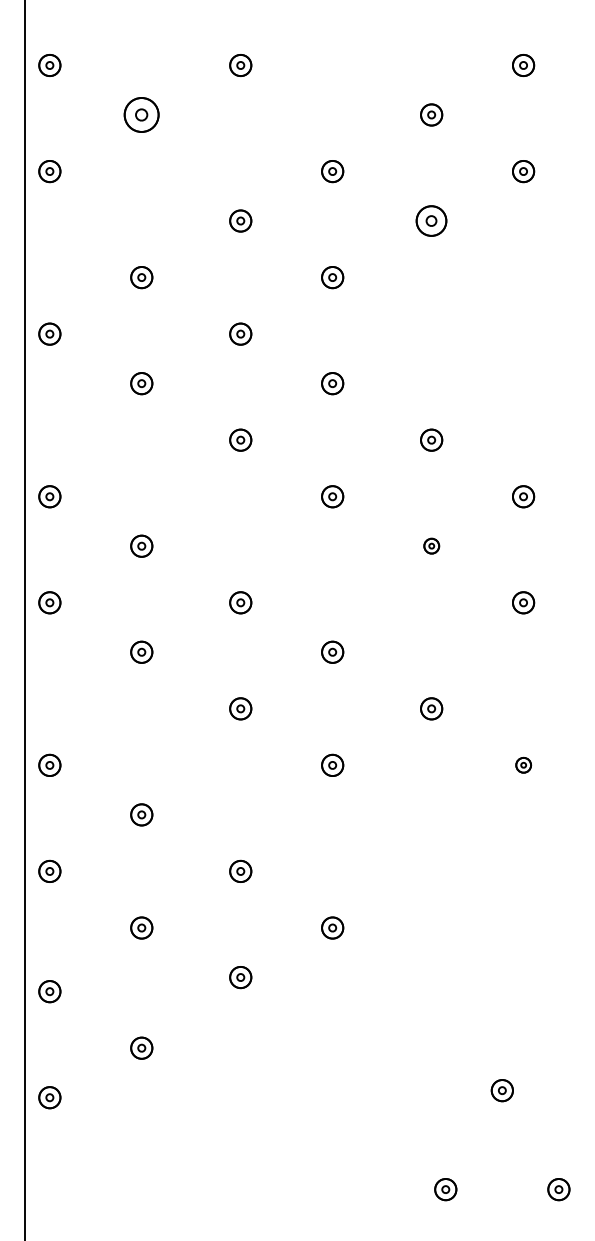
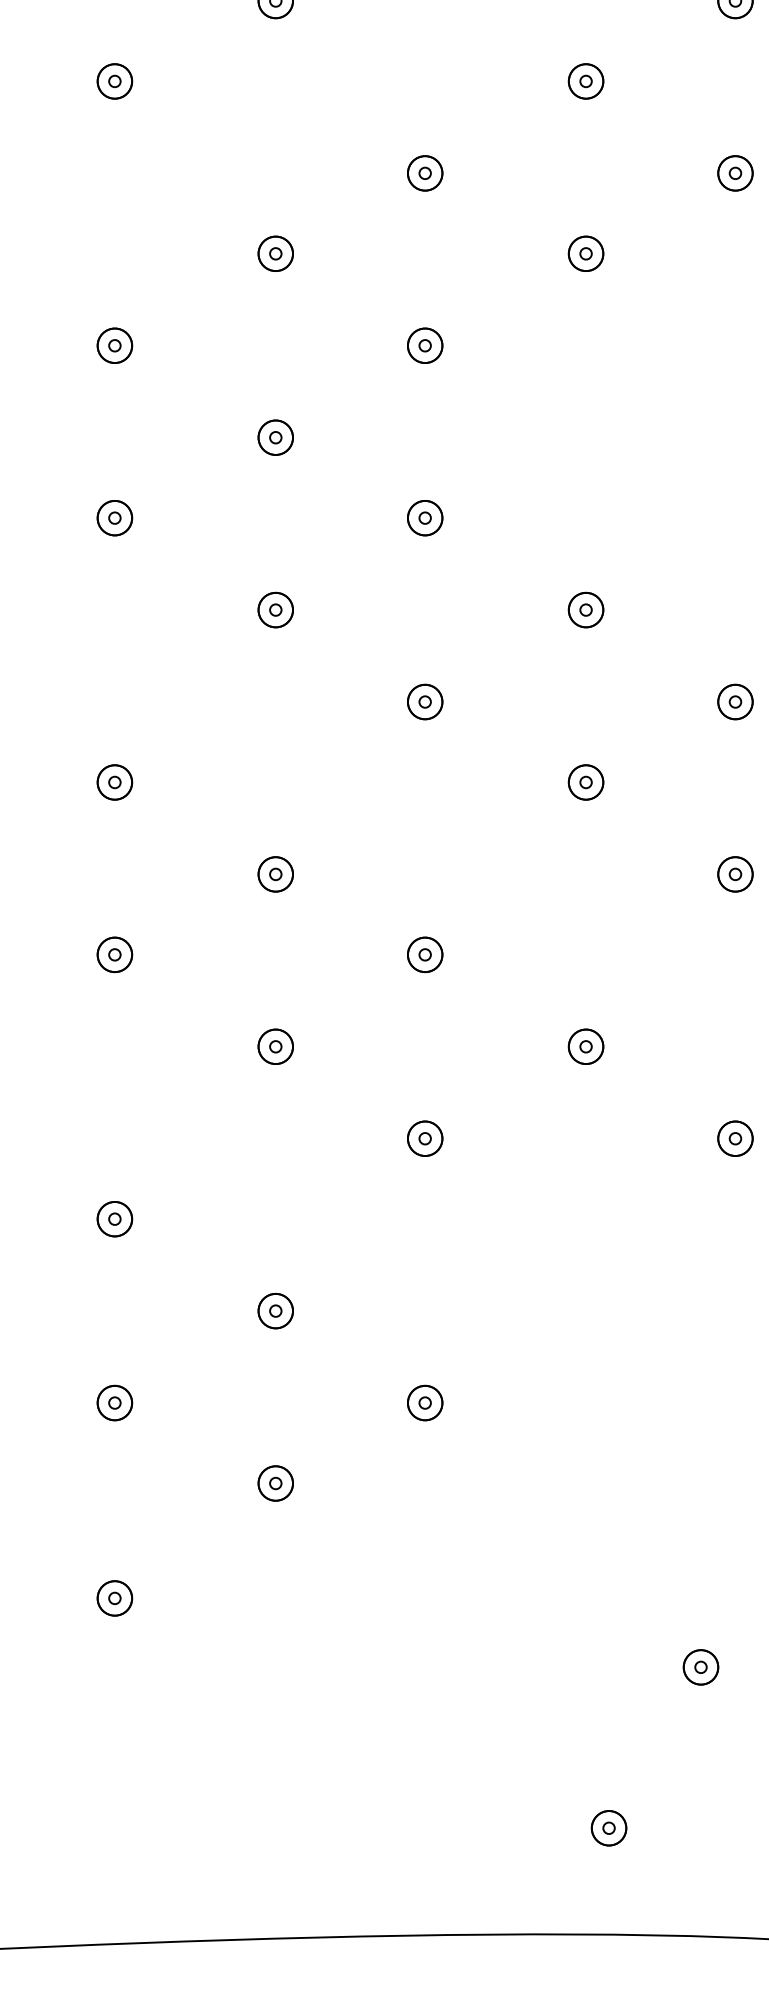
part: (141, 114) -> (114, 80), size x0.62
part: (431, 220) -> (585, 252), size x0.71
part: (431, 545) -> (585, 781), size x1.43
part: (523, 764) -> (735, 1137), size x1.43

